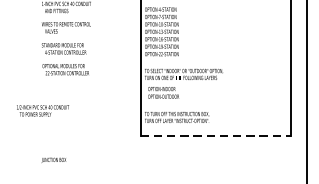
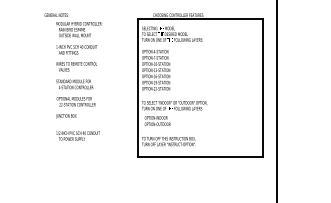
text: (42, 110) -> (77, 135), moved
line: (216, 136) -> (201, 157), dashed -> solid
text: (54, 160) -> (66, 116), moved

